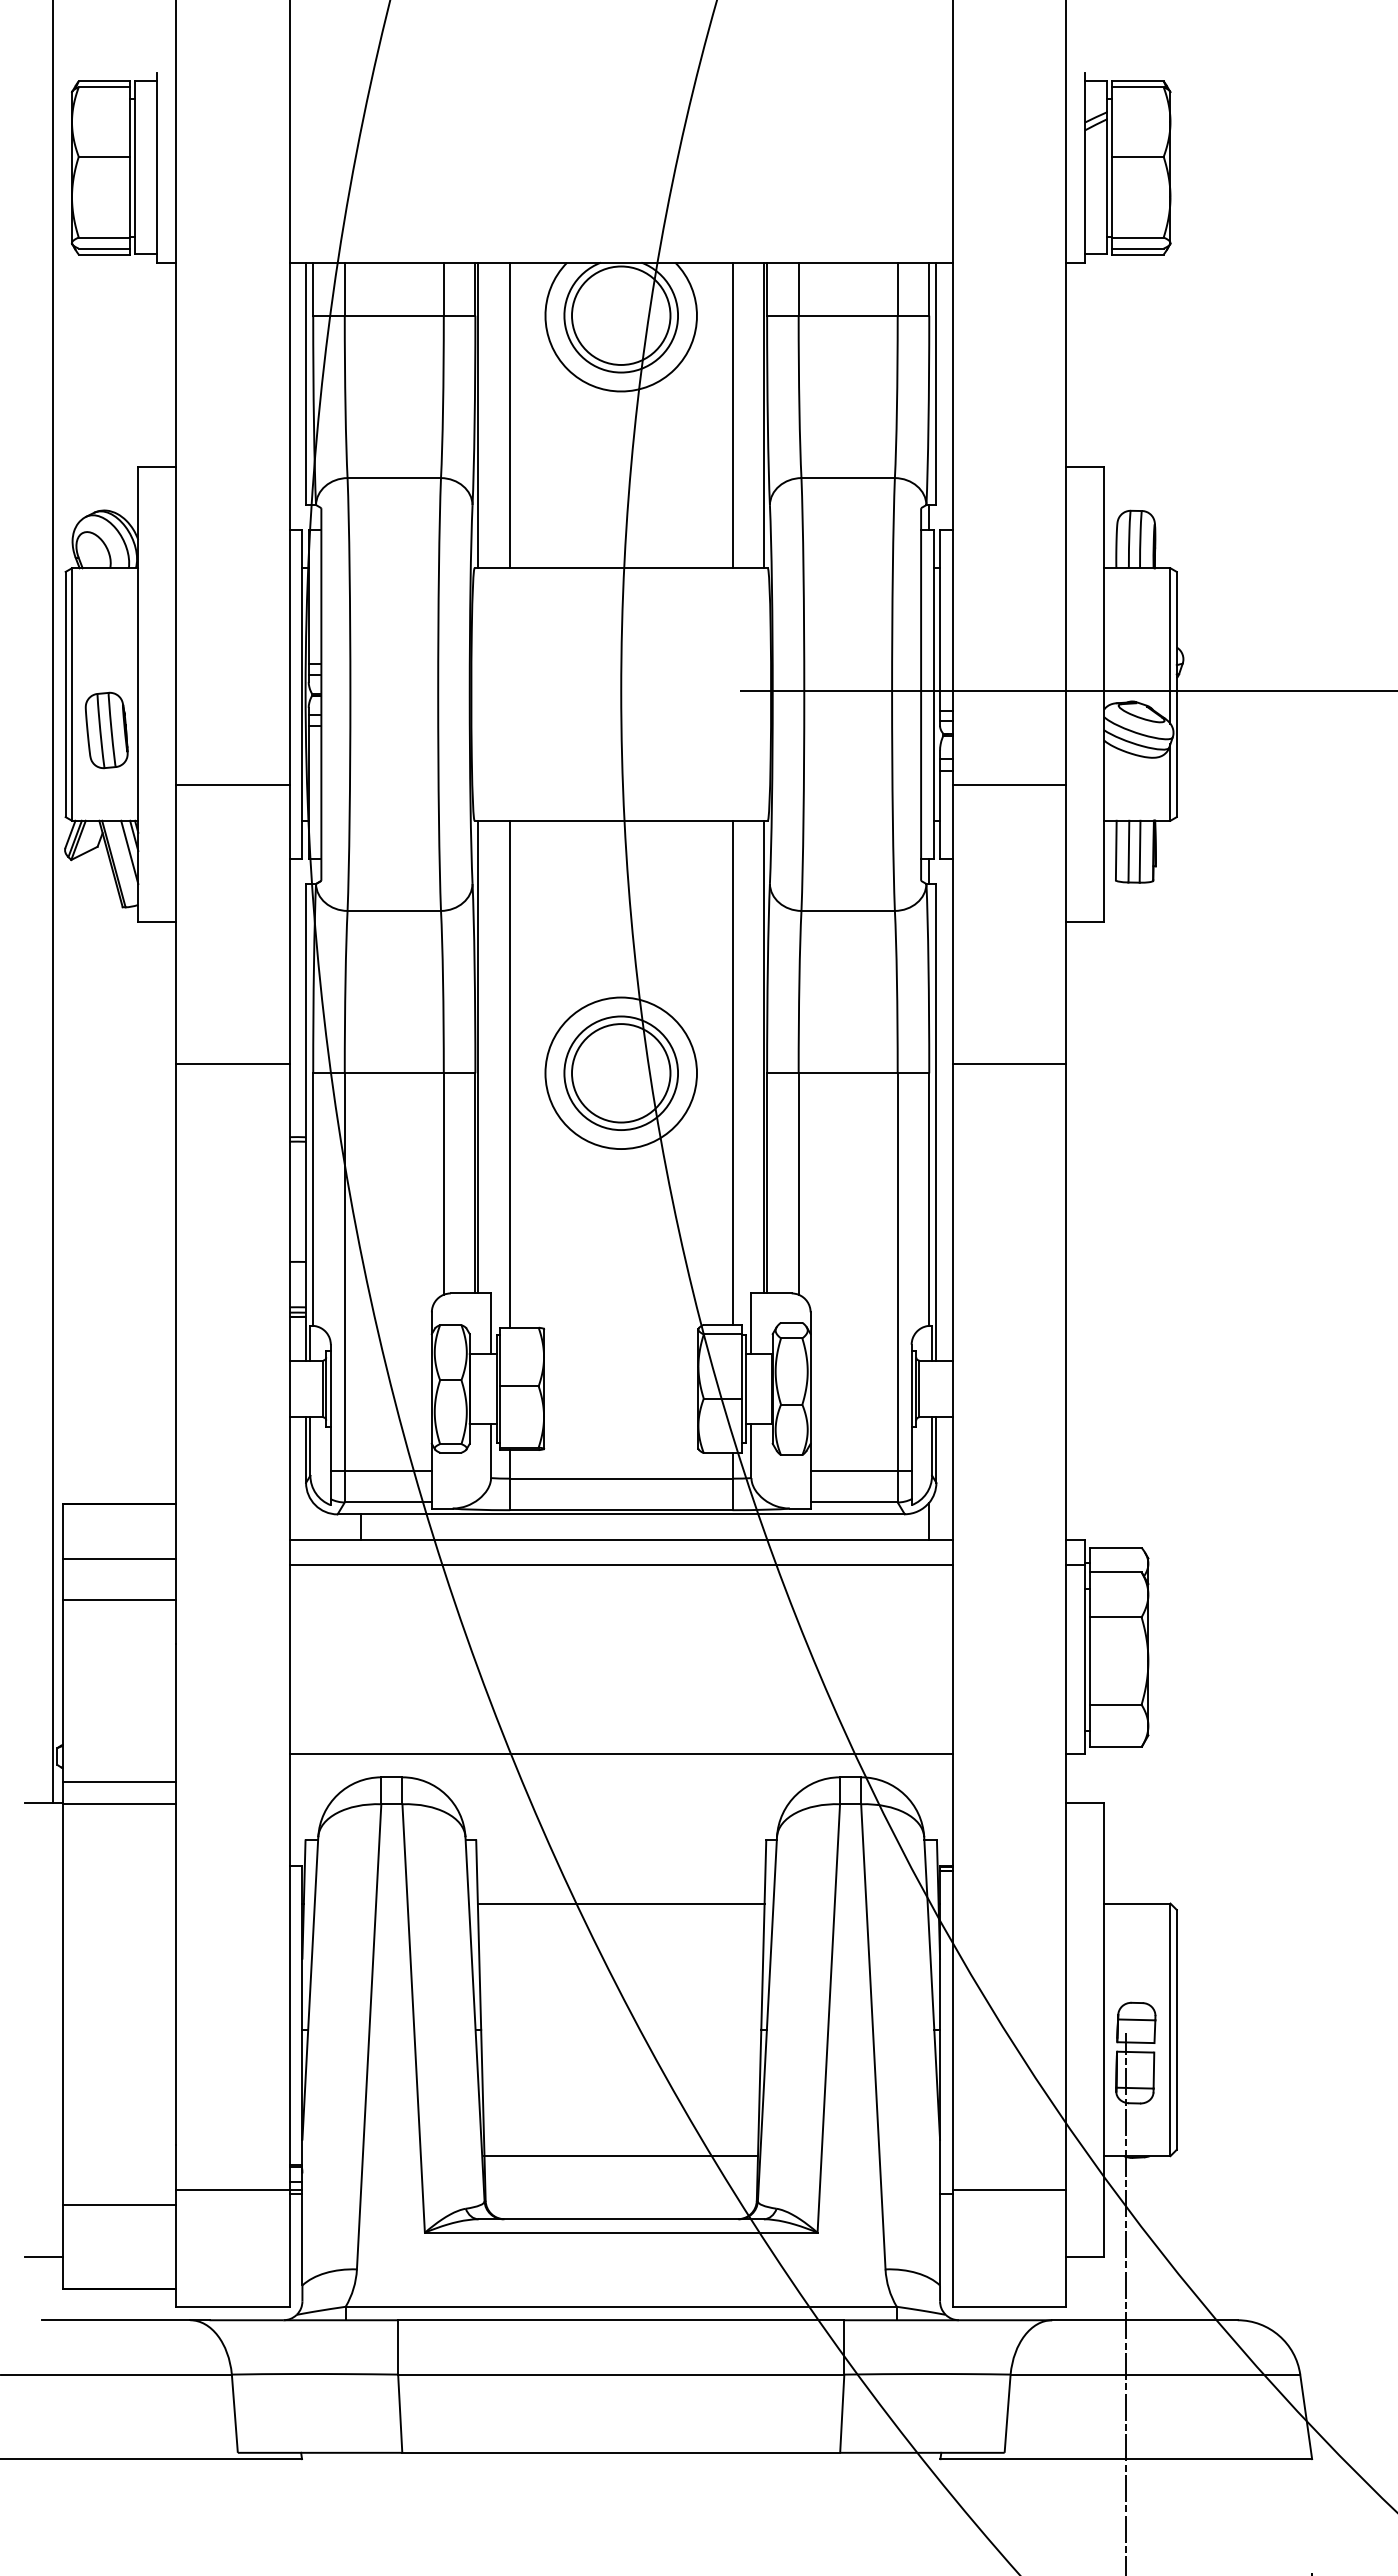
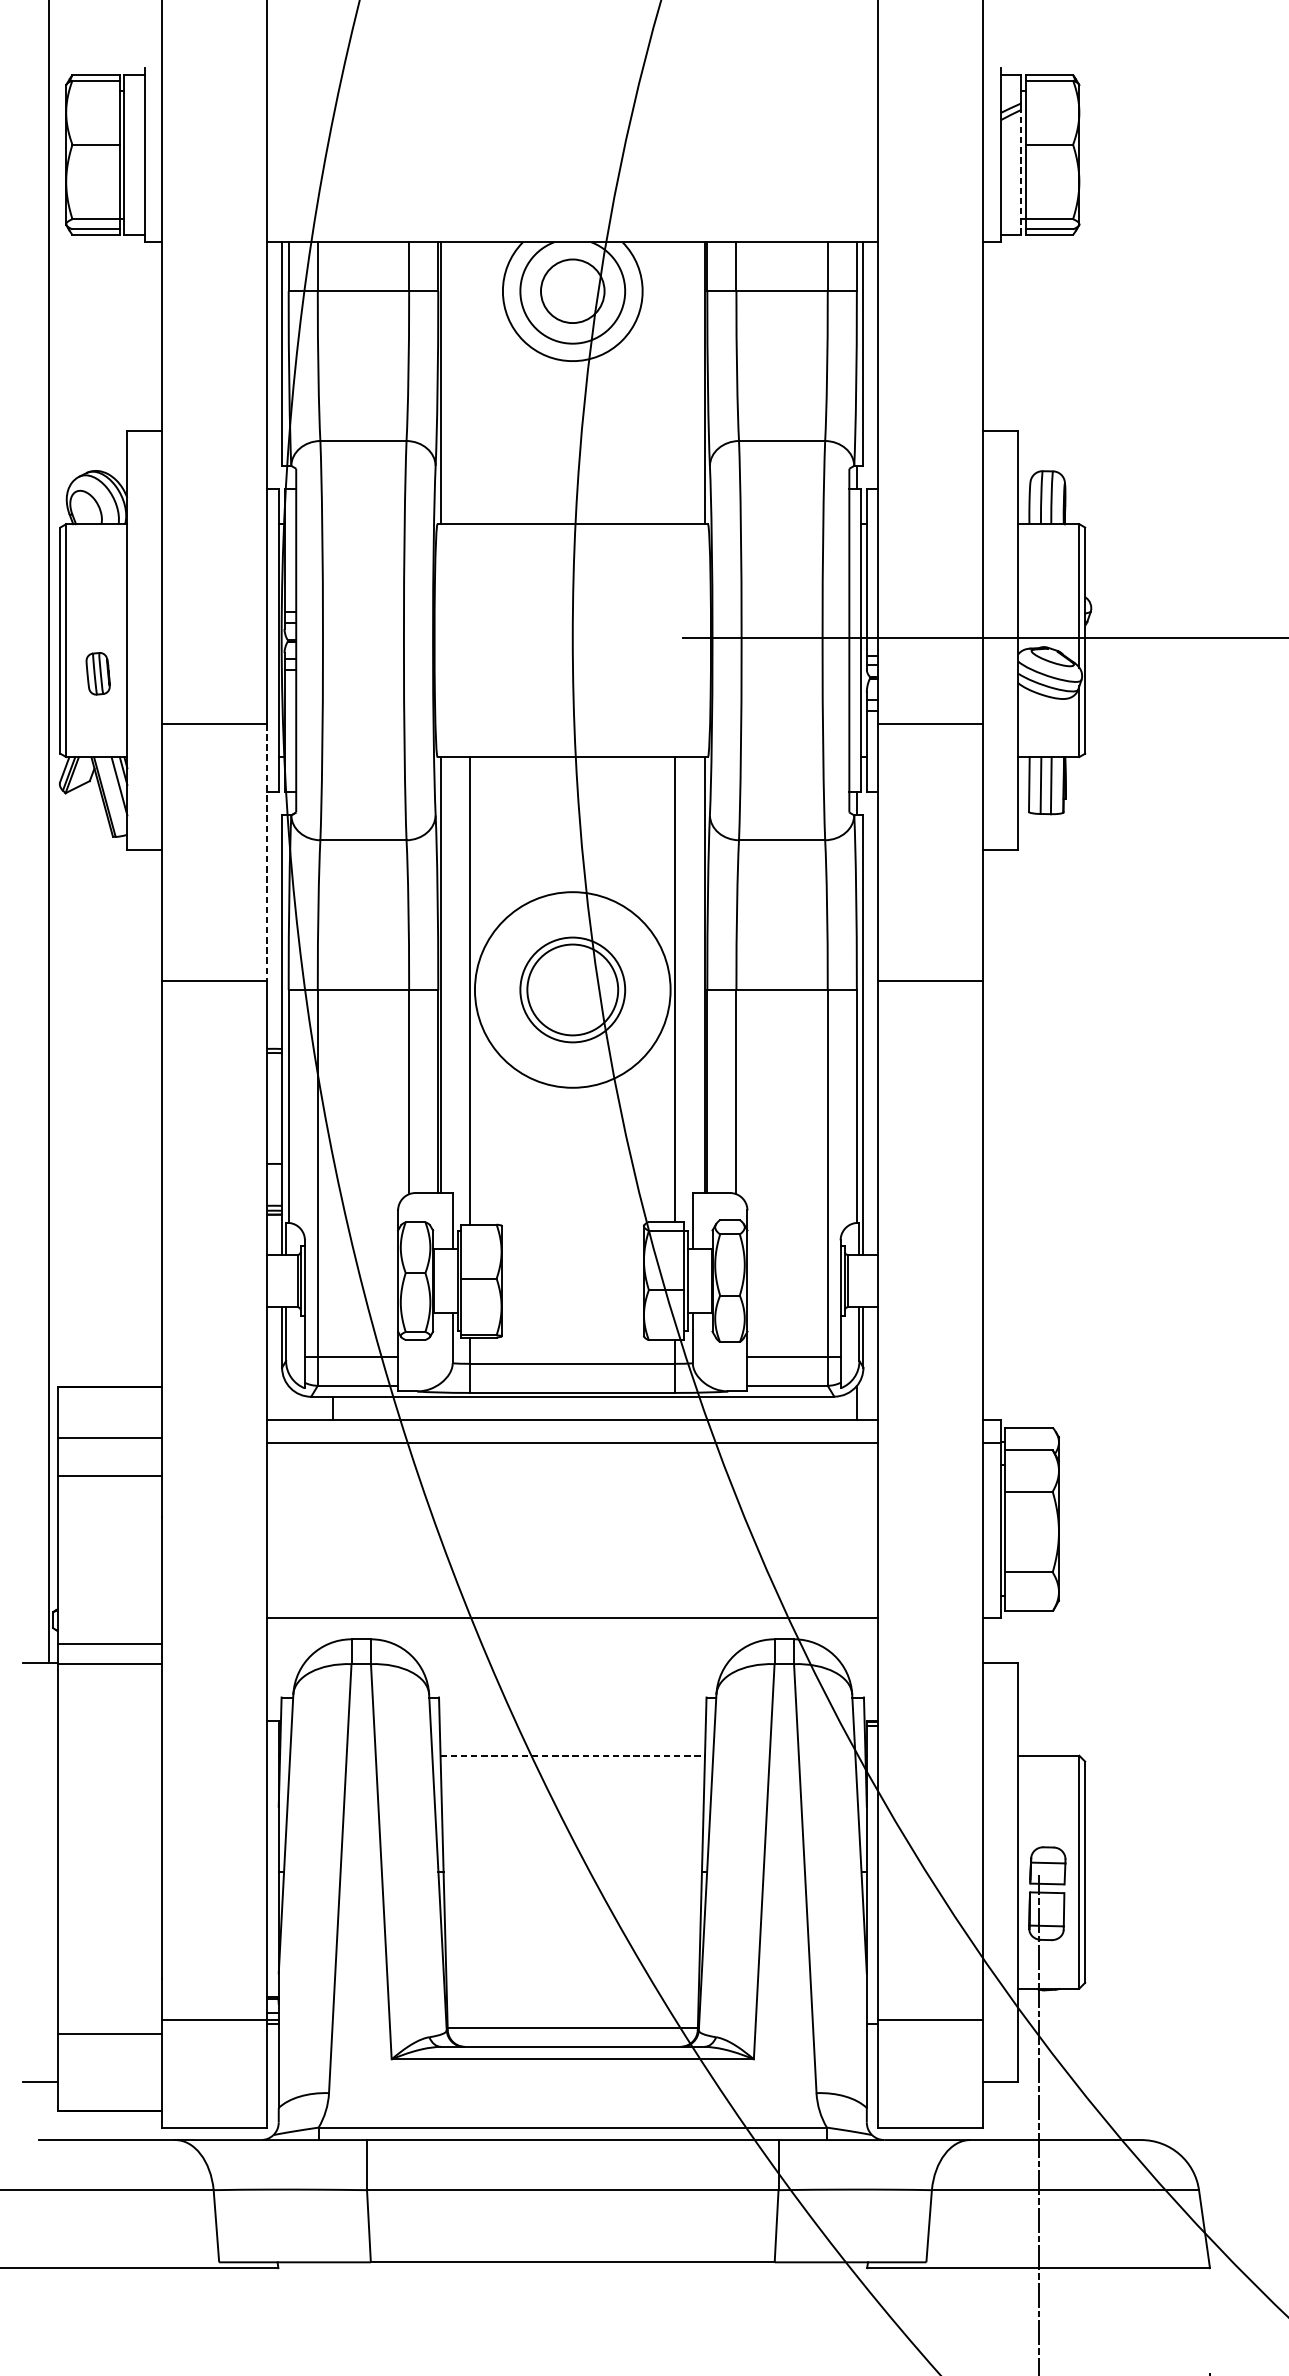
line: (1107, 186) -> (1021, 172), solid -> dashed
circle: (621, 315) -> (573, 291), size x0.7
line: (509, 415) -> (469, 383), removed
line: (732, 415) -> (675, 383), removed
part: (106, 730) -> (98, 673), size x0.6
line: (289, 924) -> (266, 852), solid -> dashed
circle: (621, 1073) -> (573, 990), size x1.4
line: (621, 1903) -> (573, 1755), solid -> dashed
line: (620, 2156) -> (572, 2028), moved

